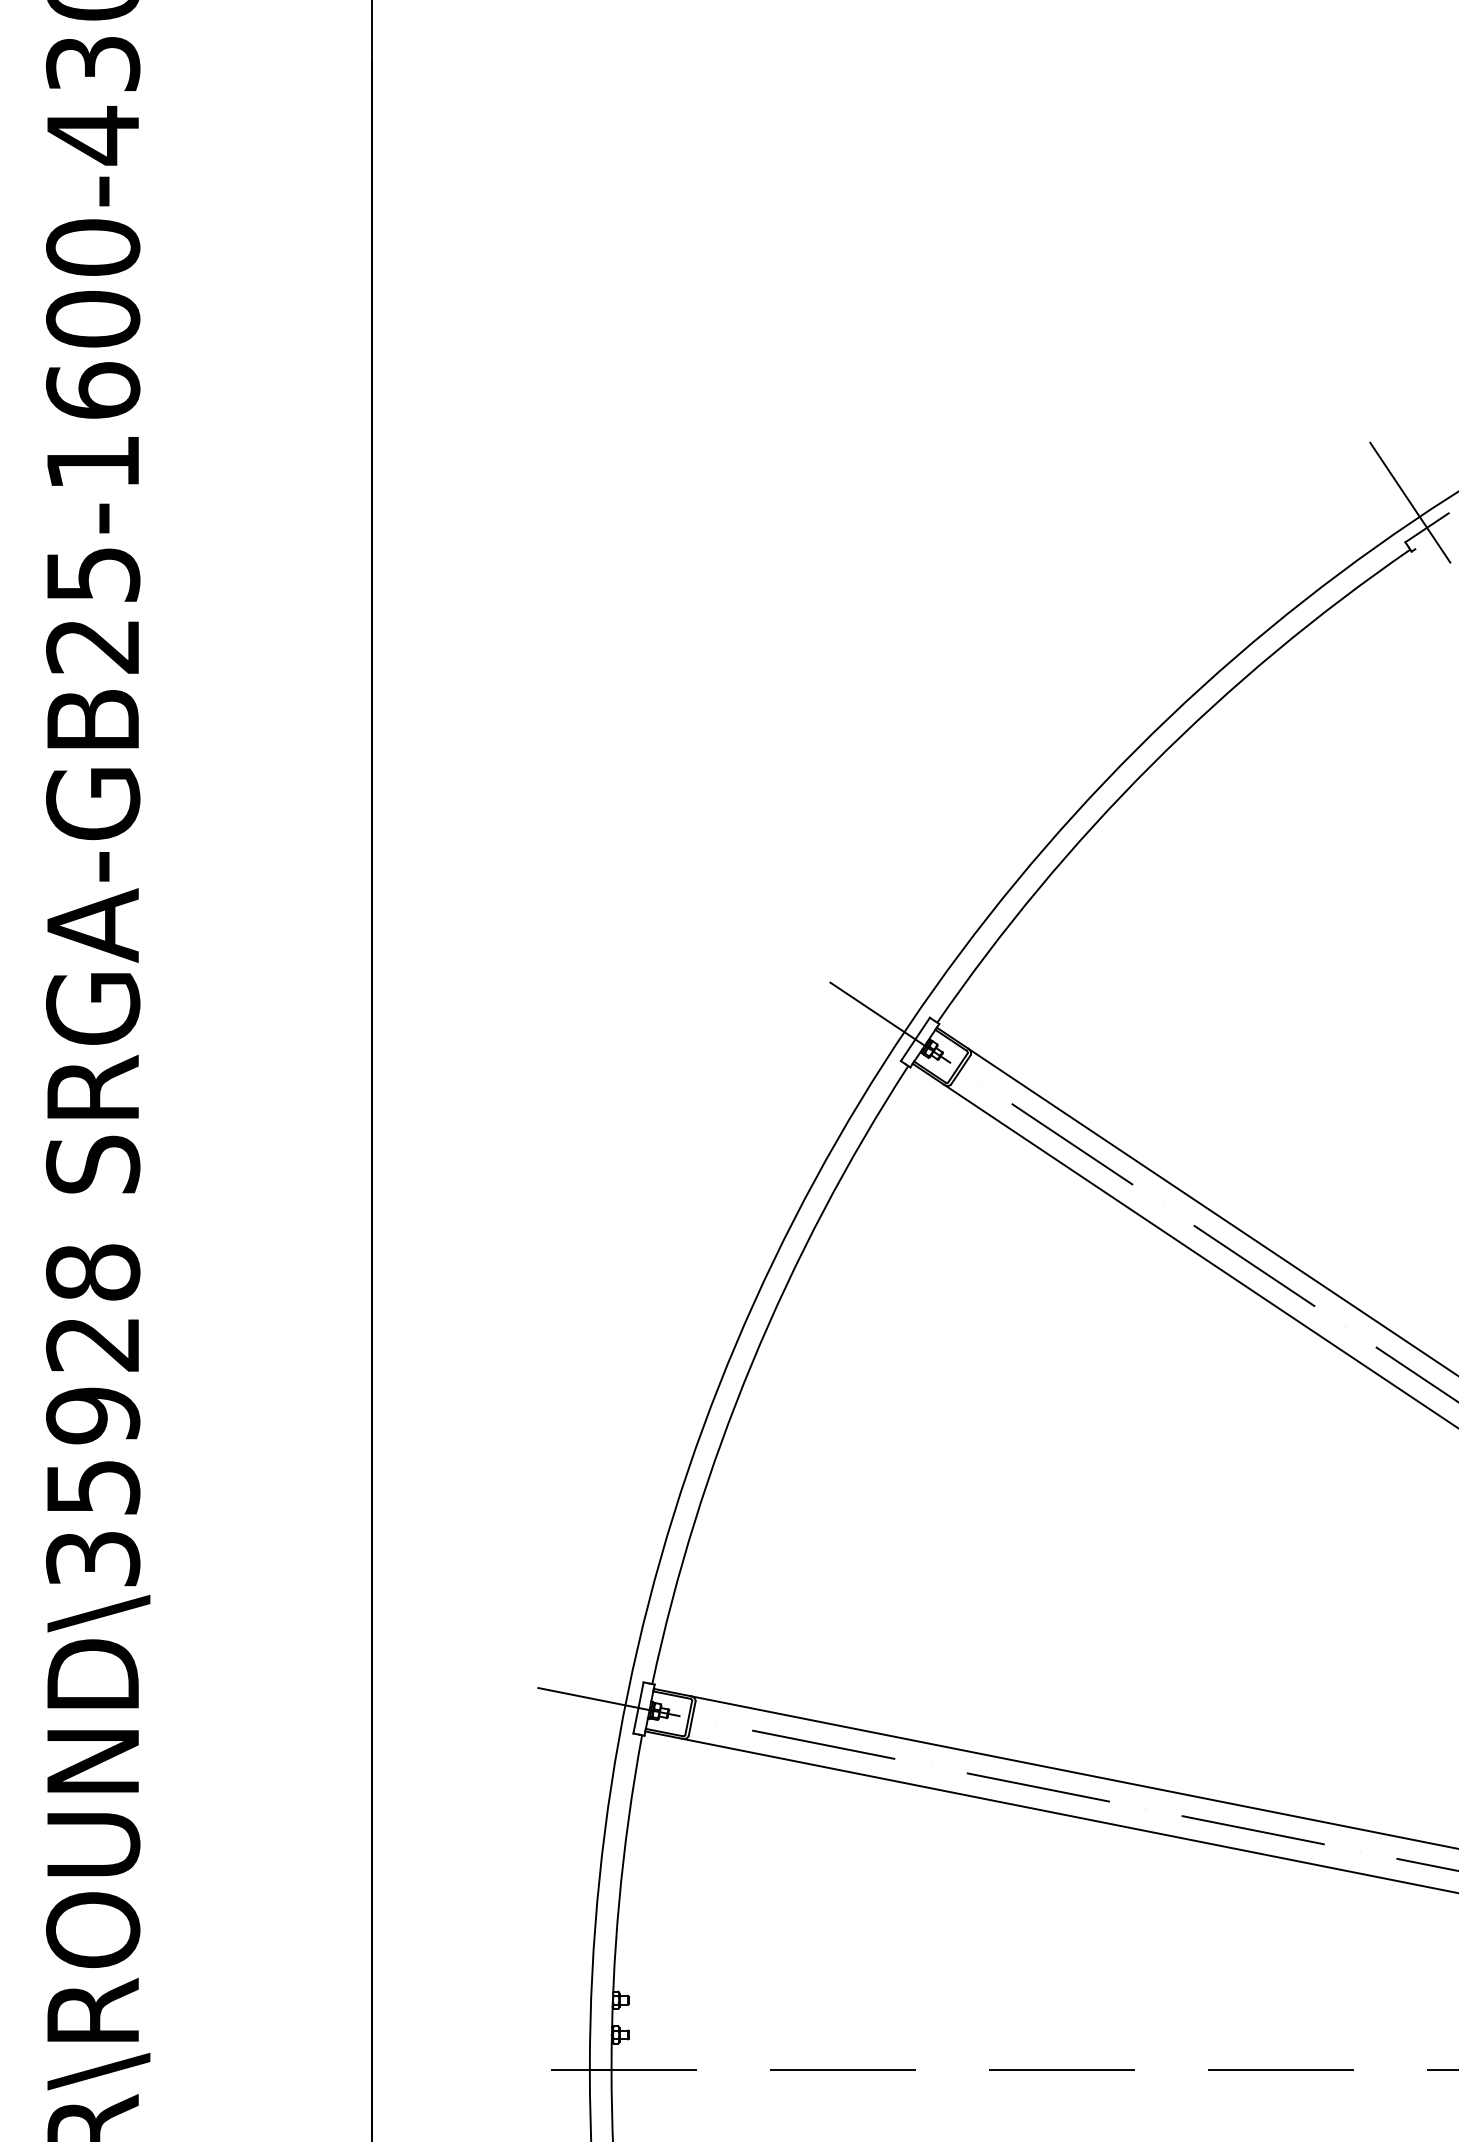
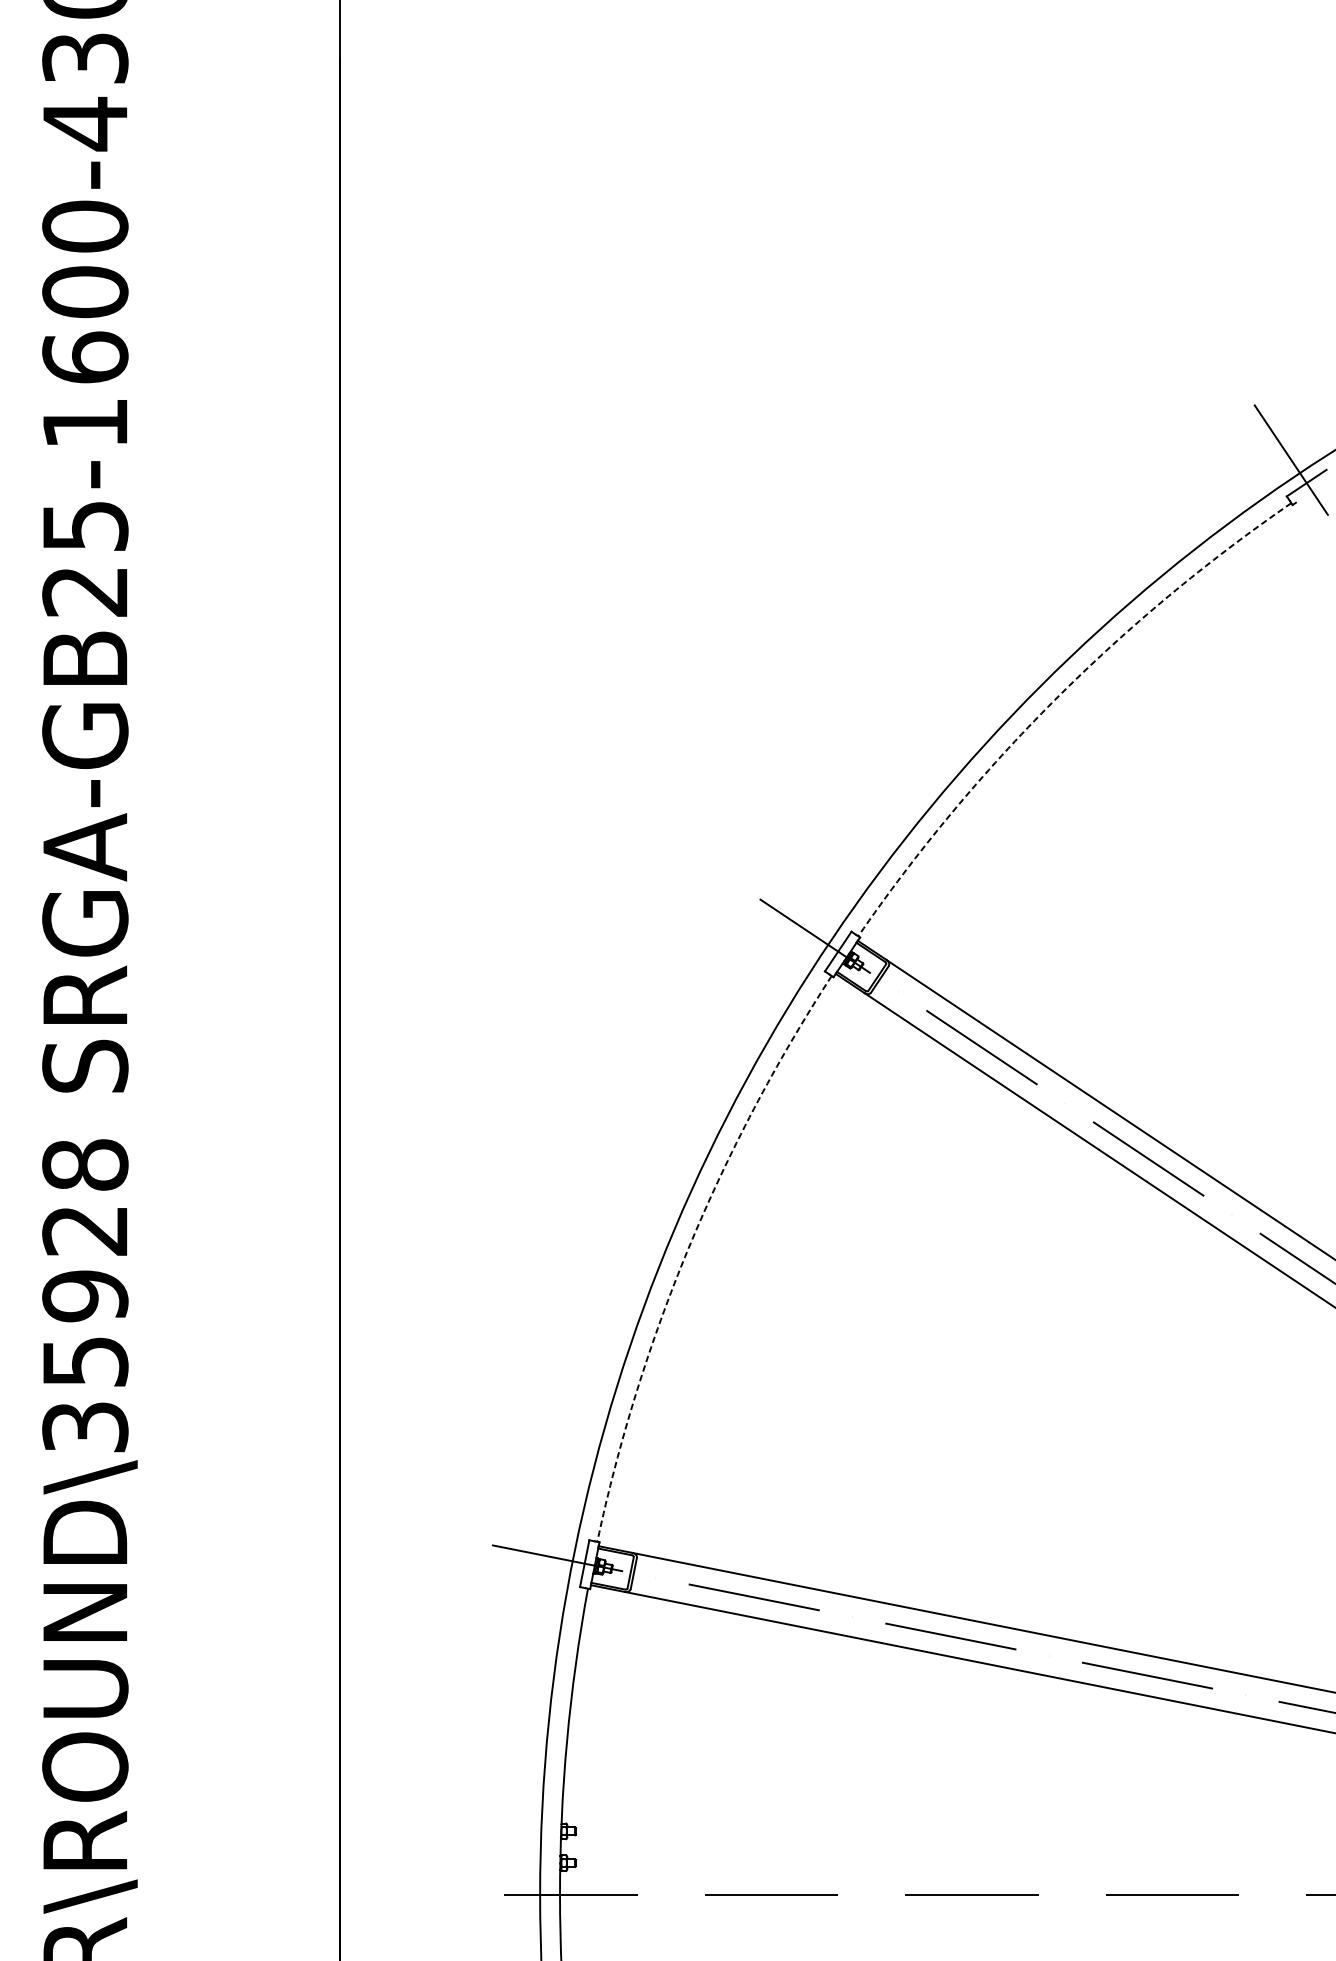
arc: (1152, 764) -> (1055, 699), solid -> dashed
arc: (752, 1363) -> (689, 1248), solid -> dashed

